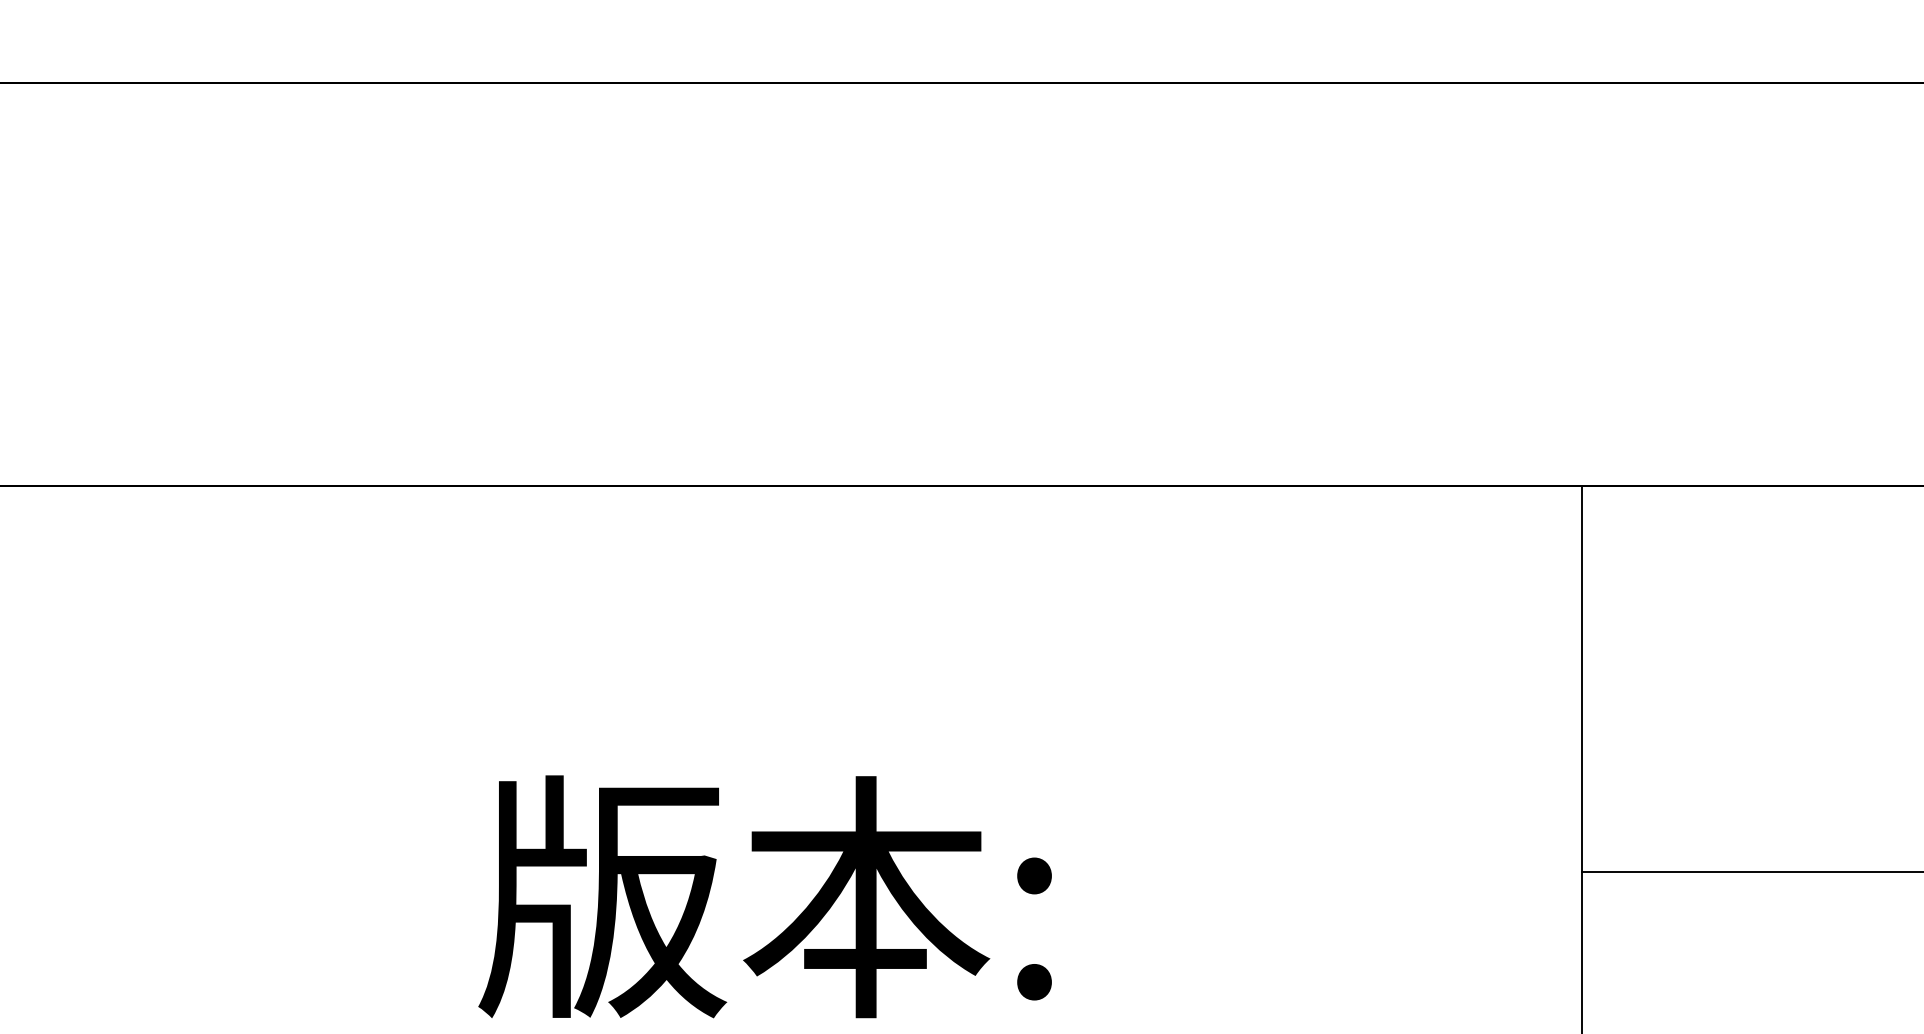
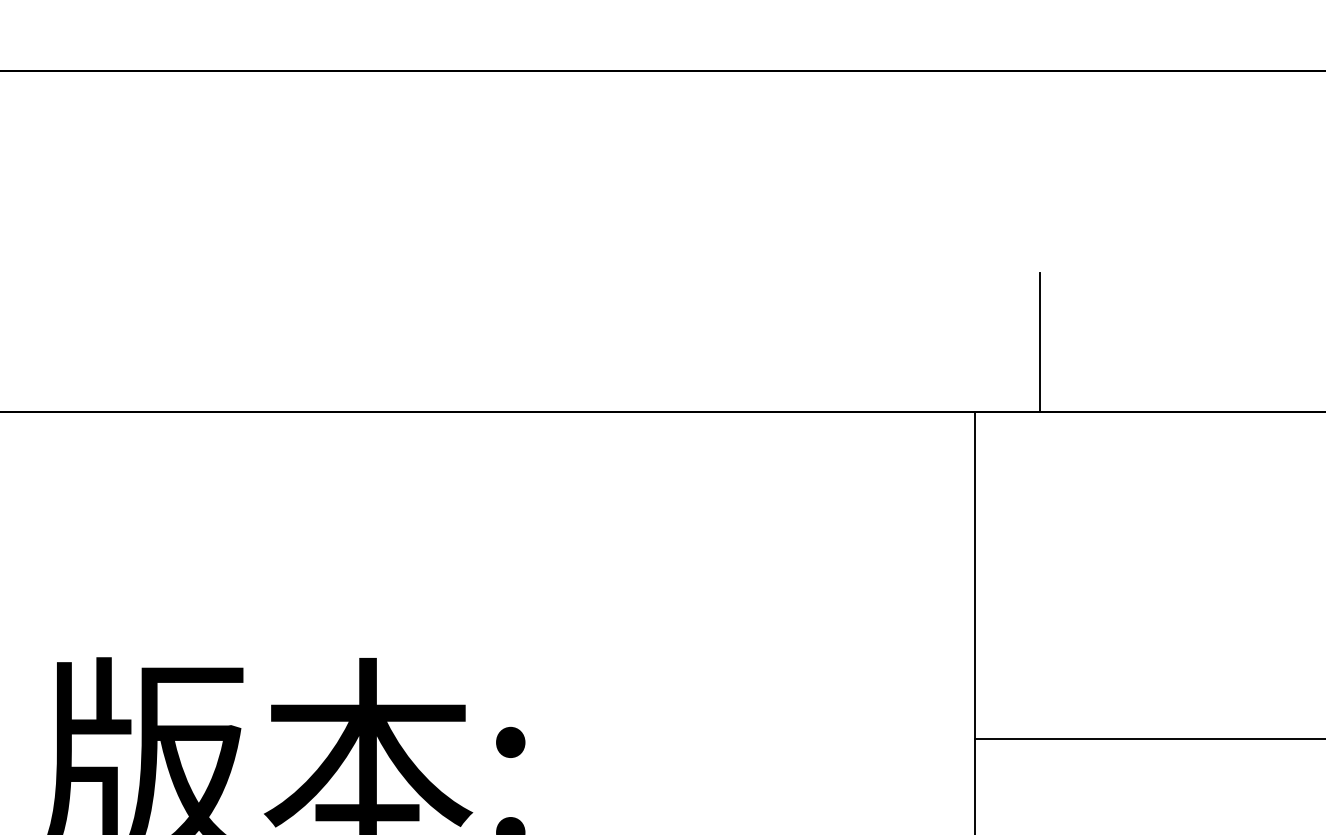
line: (1659, 403) -> (1040, 342), added

